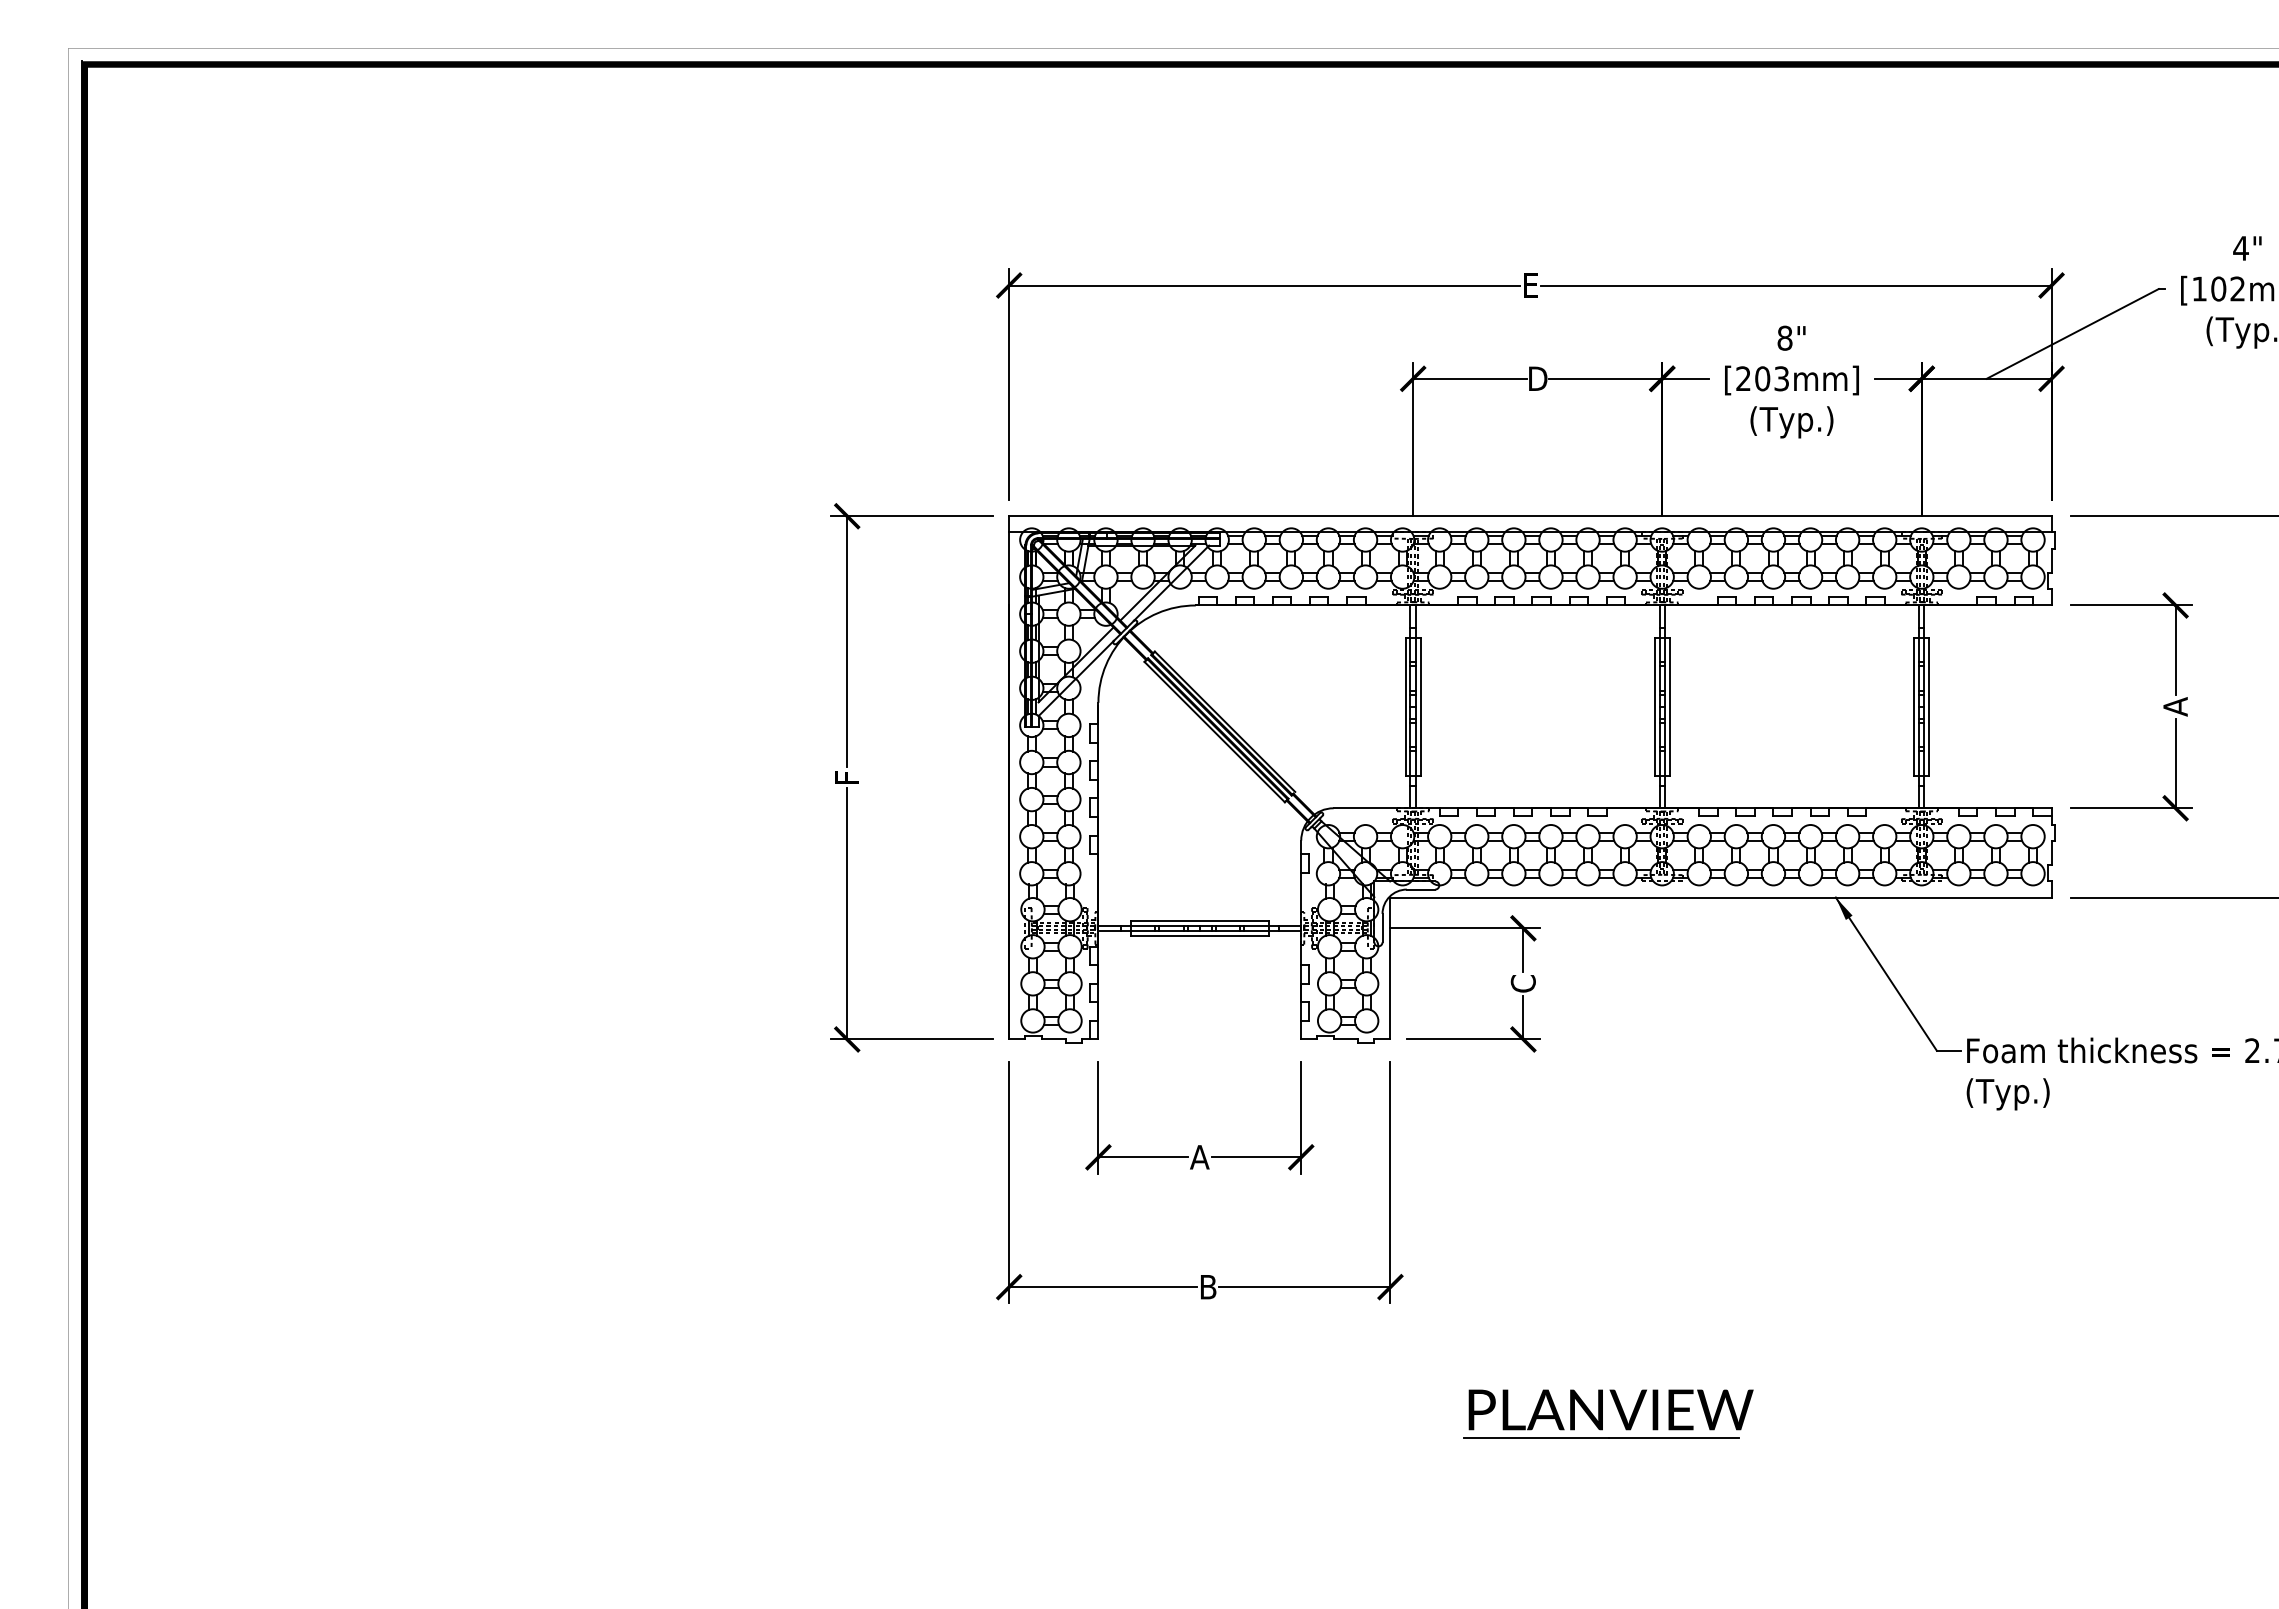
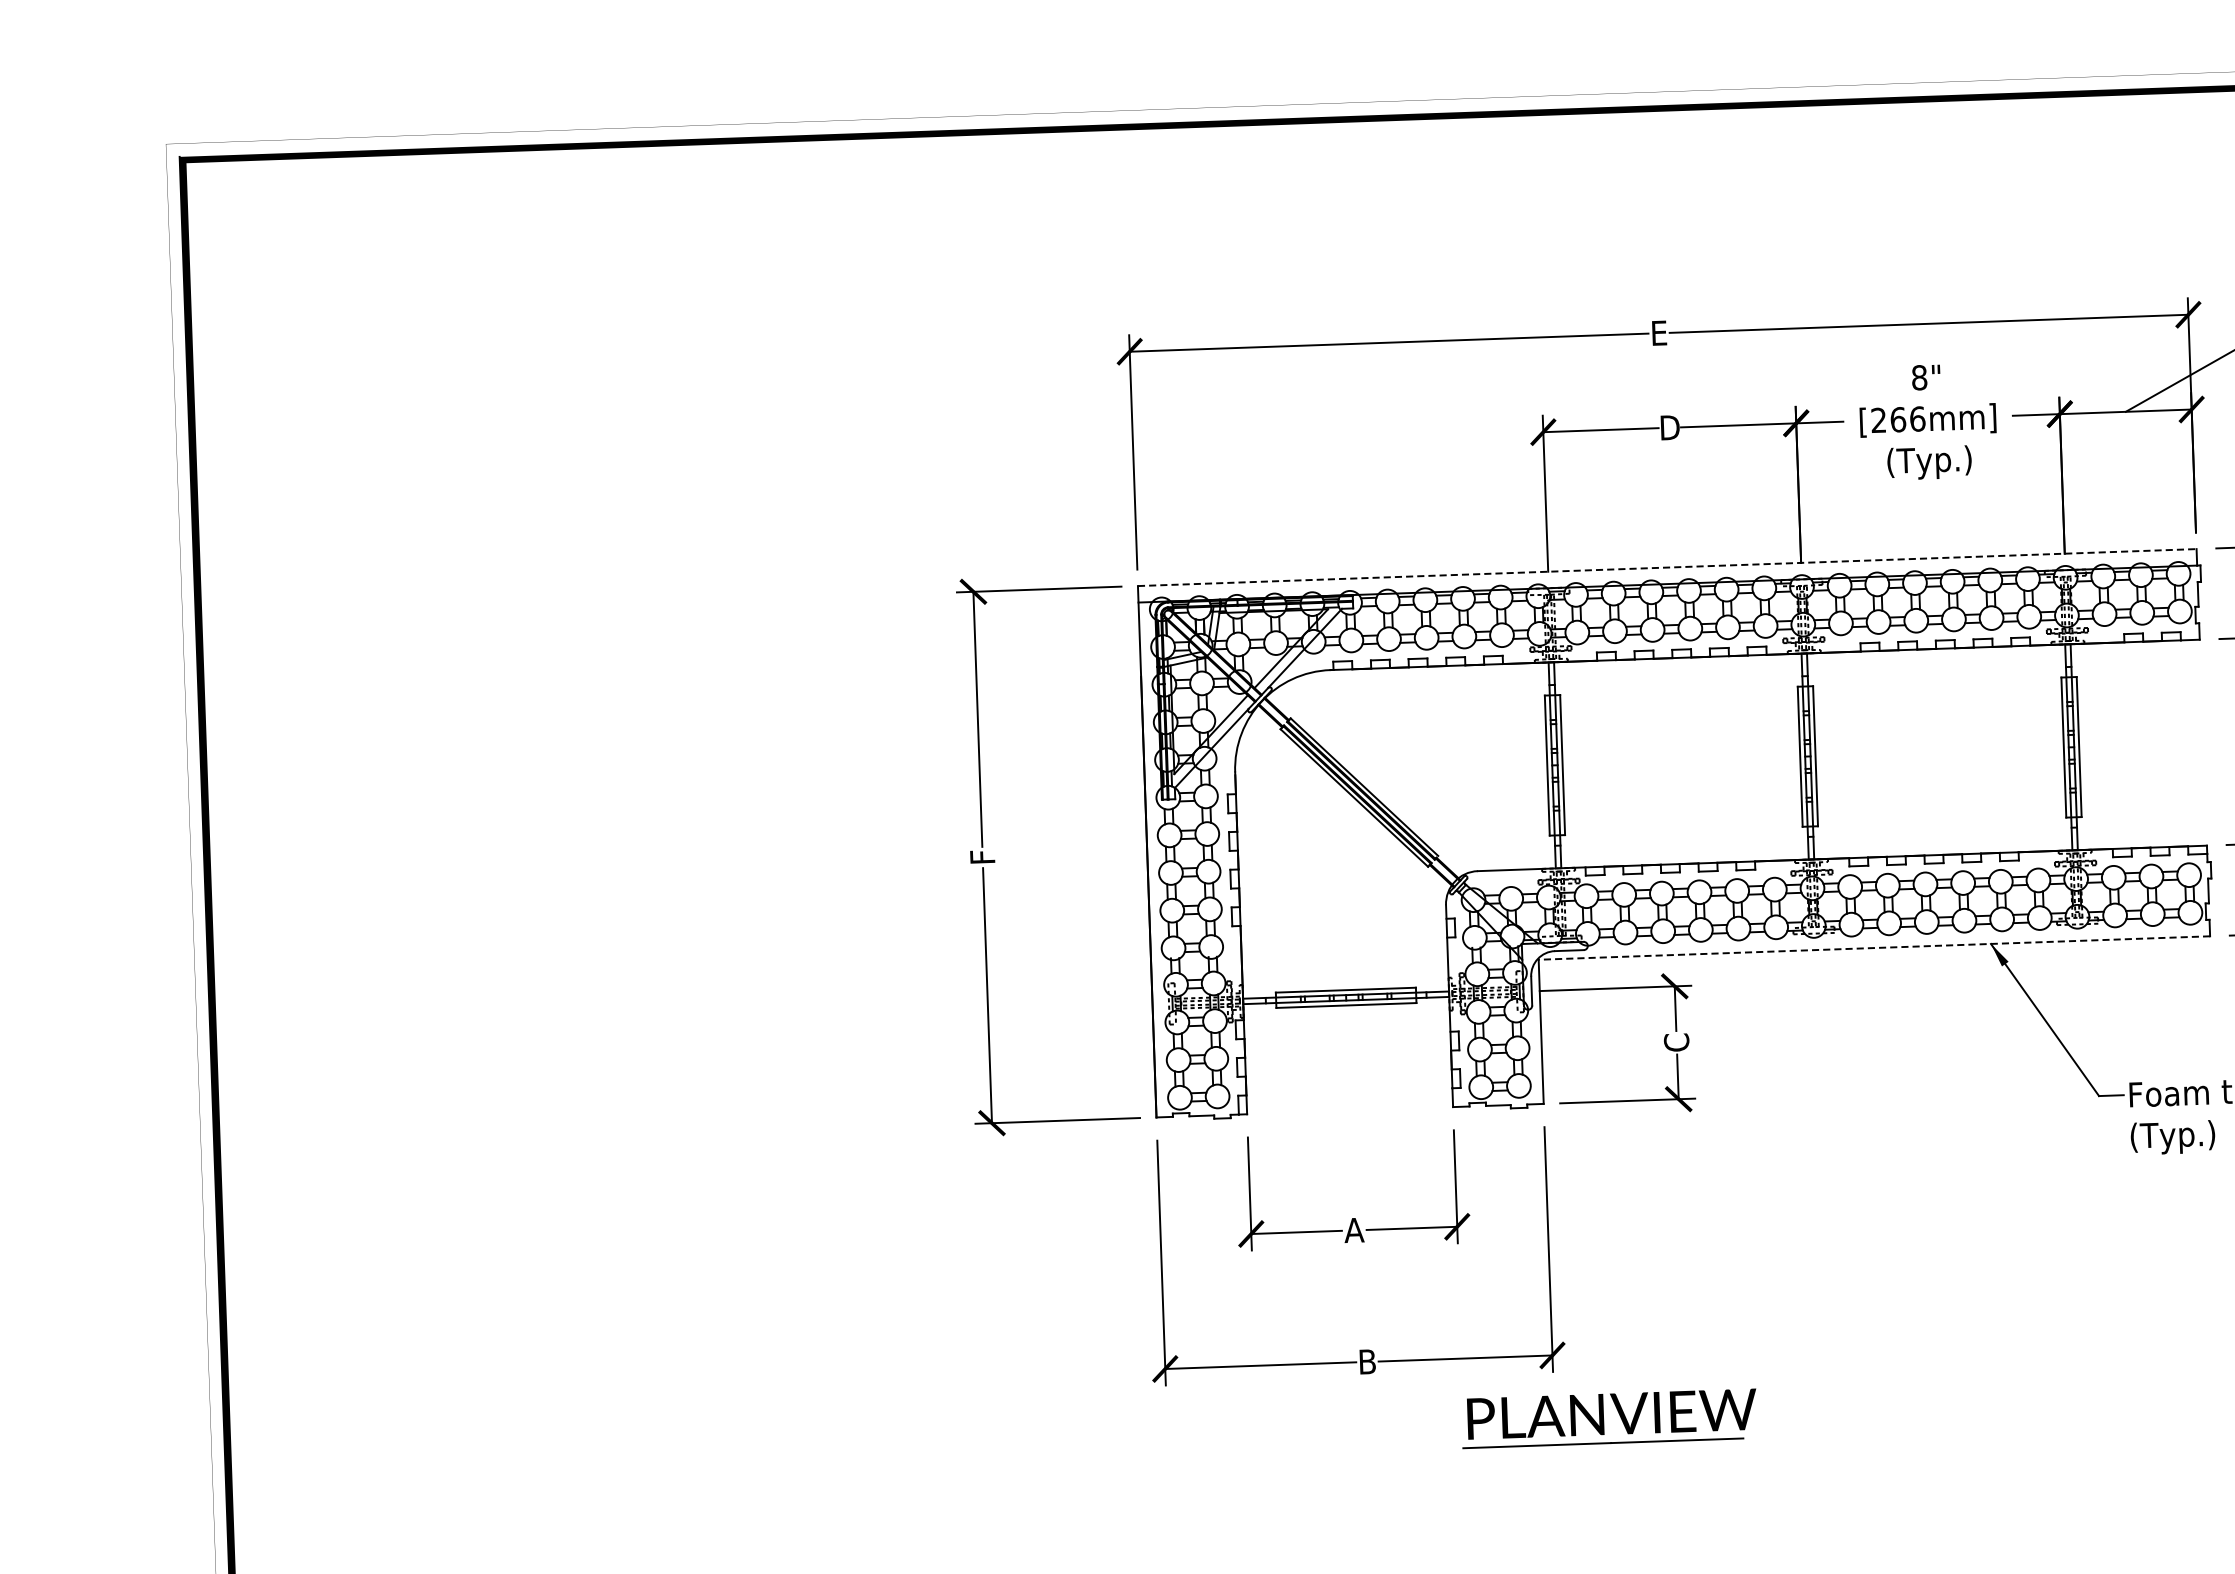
text: (1772, 378) -> (1908, 419), [203mm] -> [266mm]
line: (1530, 516) -> (1667, 567), solid -> dashed
line: (1721, 897) -> (1874, 948), solid -> dashed
part: (1608, 1413) -> (1609, 1417), moved

